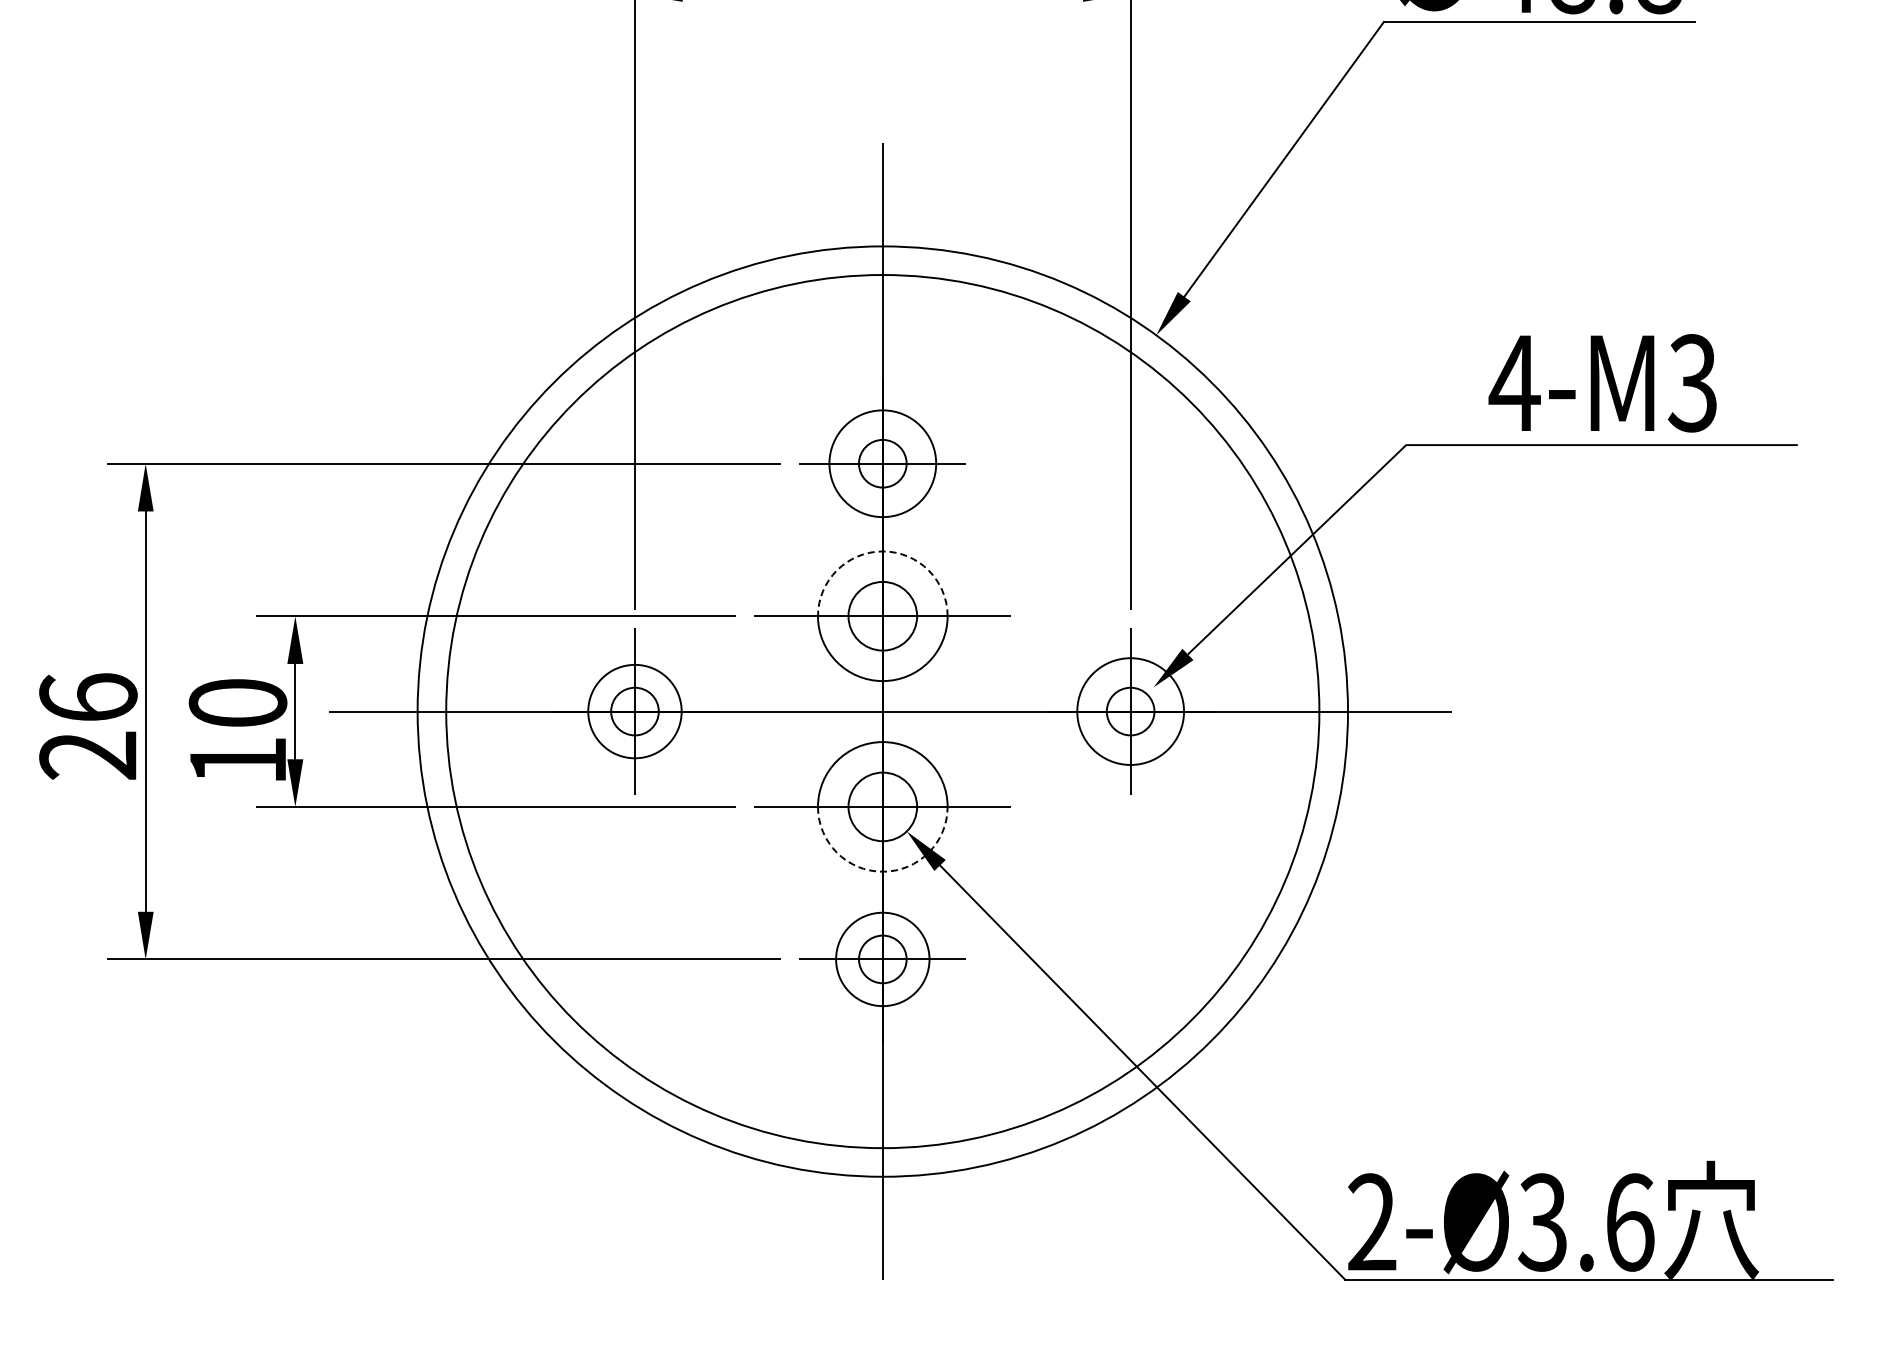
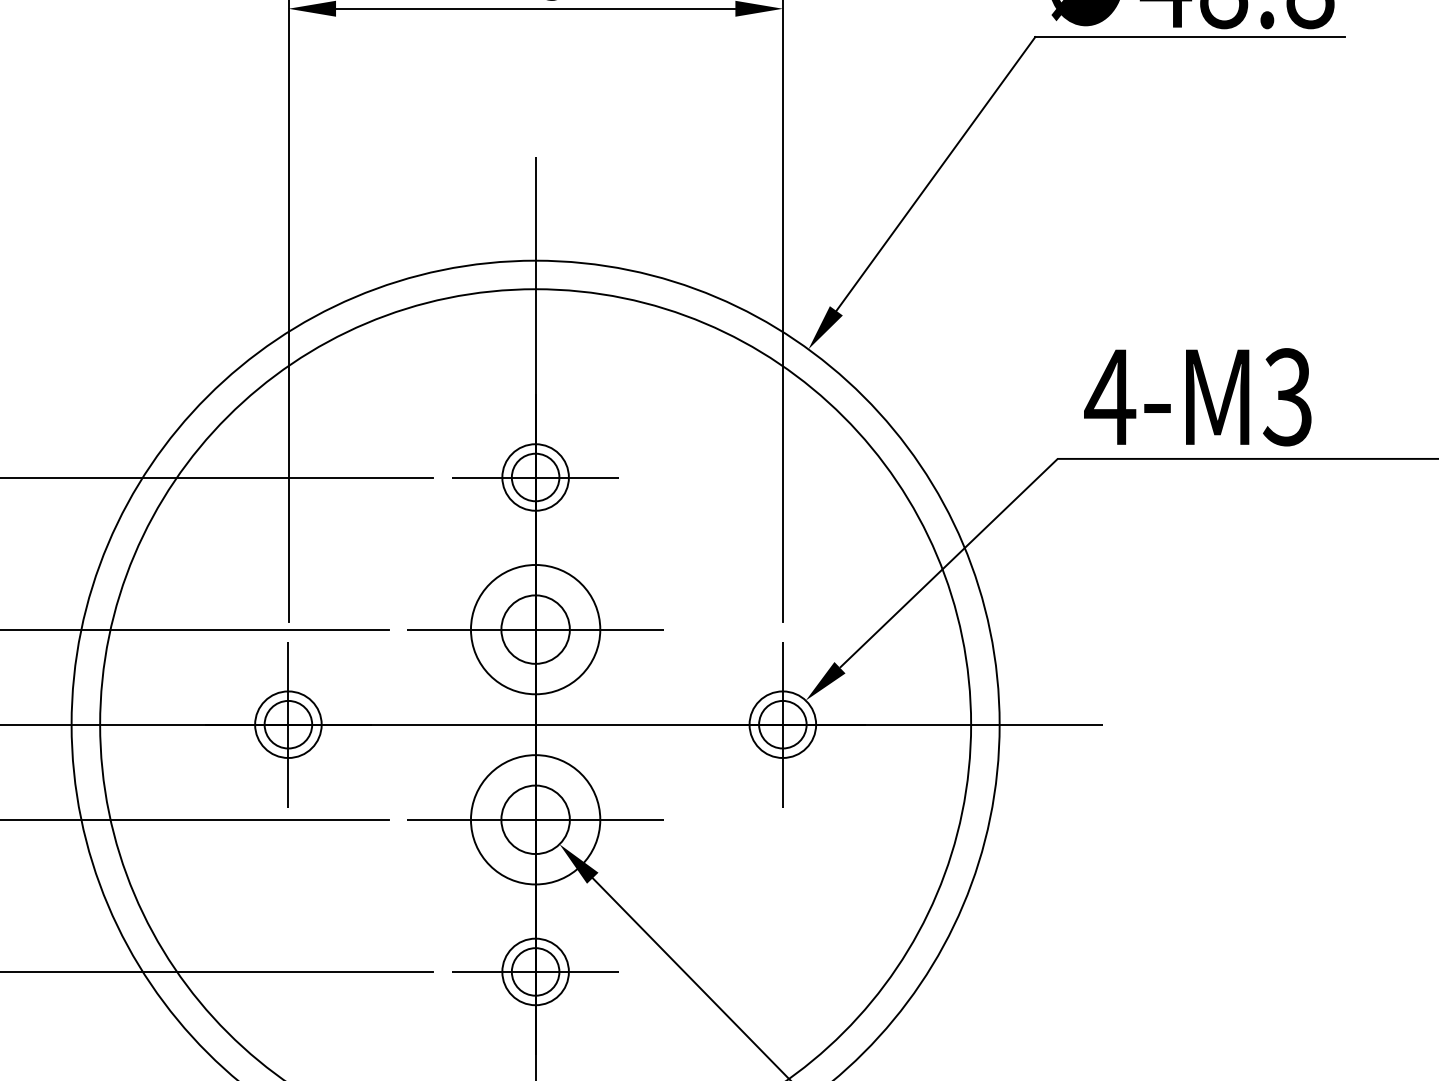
text: (1602, 383) -> (1197, 397), moved
circle: (882, 463) -> (535, 477), size x0.62
arc: (882, 551) -> (535, 565), dashed -> solid
circle: (634, 711) -> (287, 724), size x0.71
circle: (1130, 711) -> (782, 724), size x0.62
arc: (882, 871) -> (535, 884), dashed -> solid
circle: (882, 959) -> (535, 972), size x0.71

